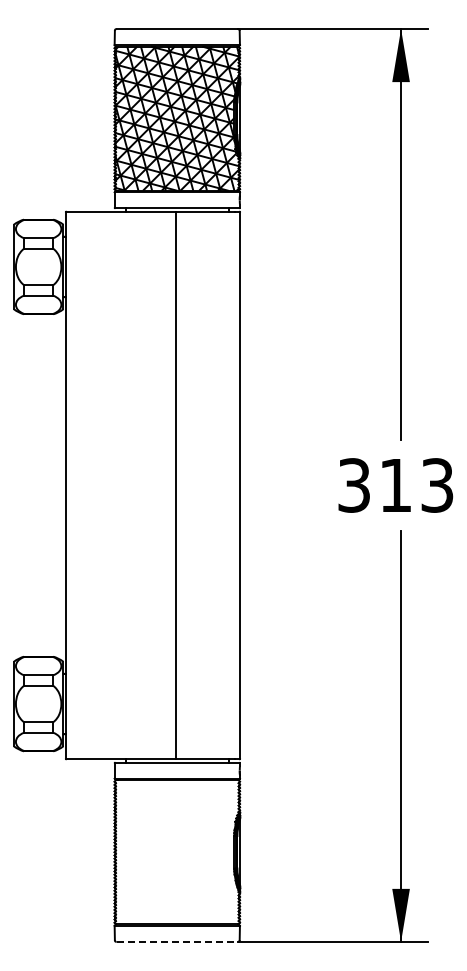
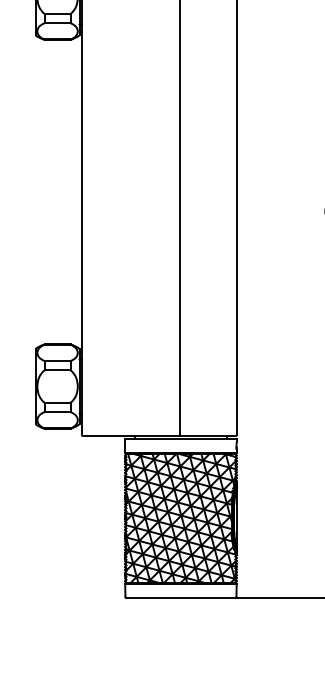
hatch: (176, 852) -> (180, 518), added
line: (177, 941) -> (181, 597), dashed -> solid

